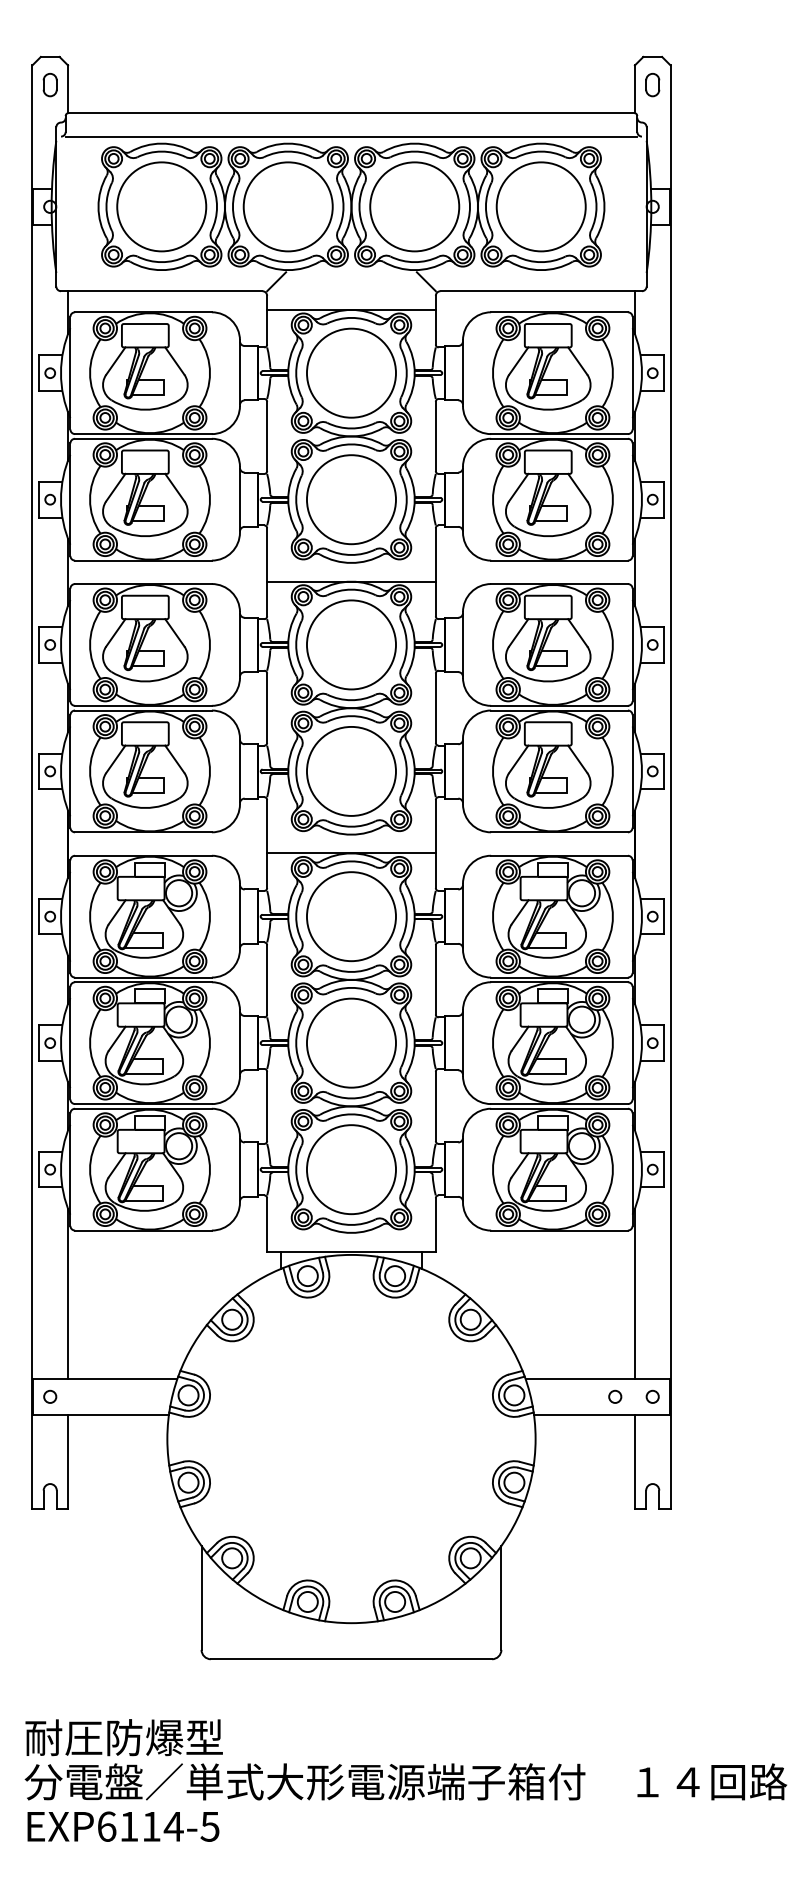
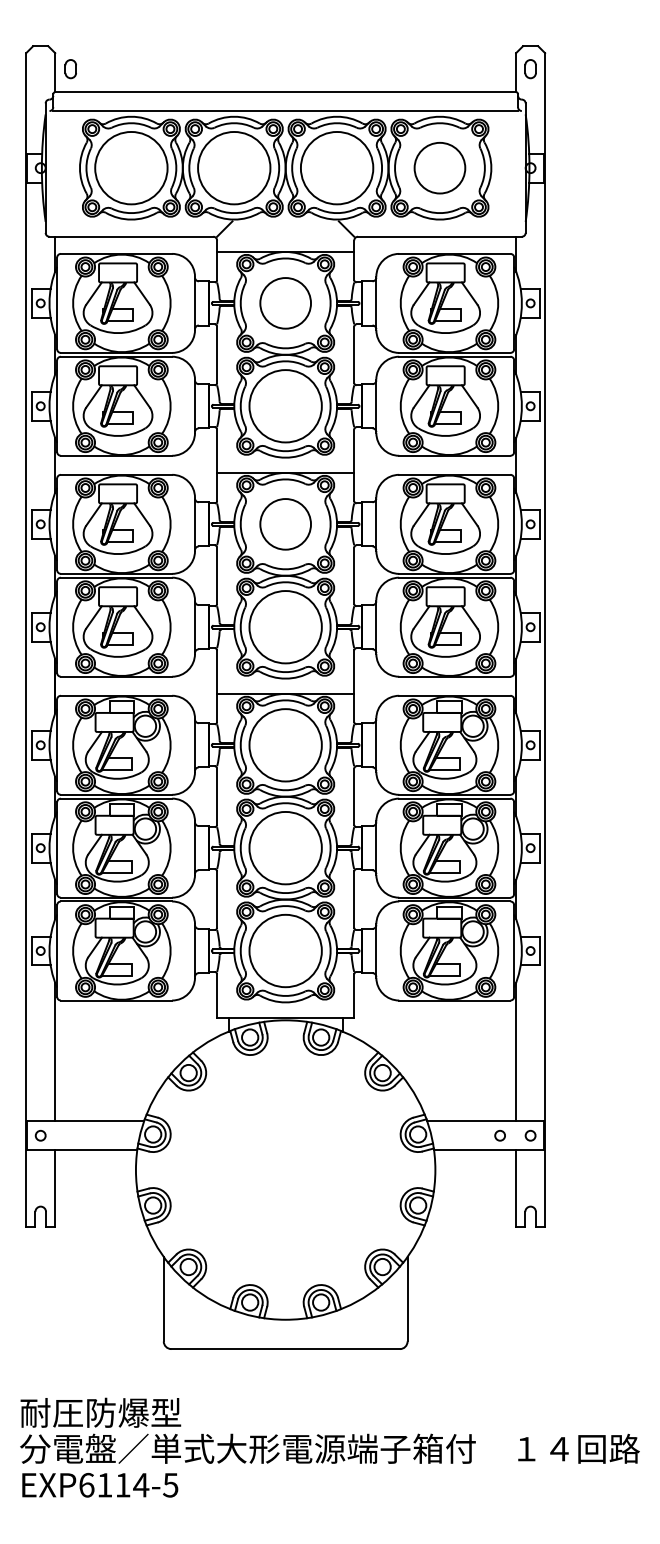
part: (49, 85) -> (70, 69), moved
circle: (540, 206) -> (439, 167), size x0.7
circle: (351, 372) -> (285, 302), size x0.7
circle: (351, 644) -> (285, 524), size x0.7

